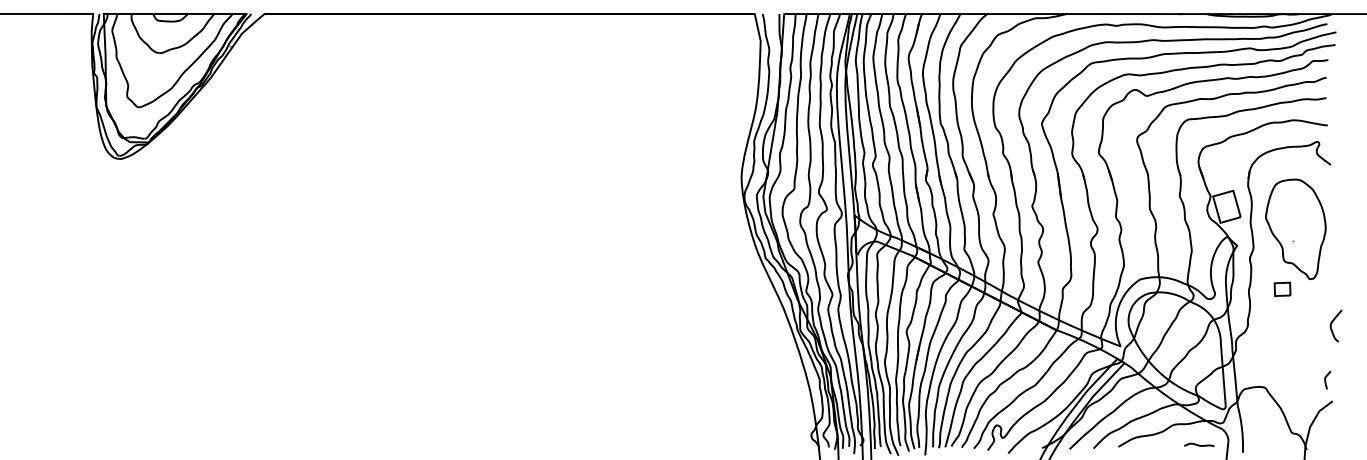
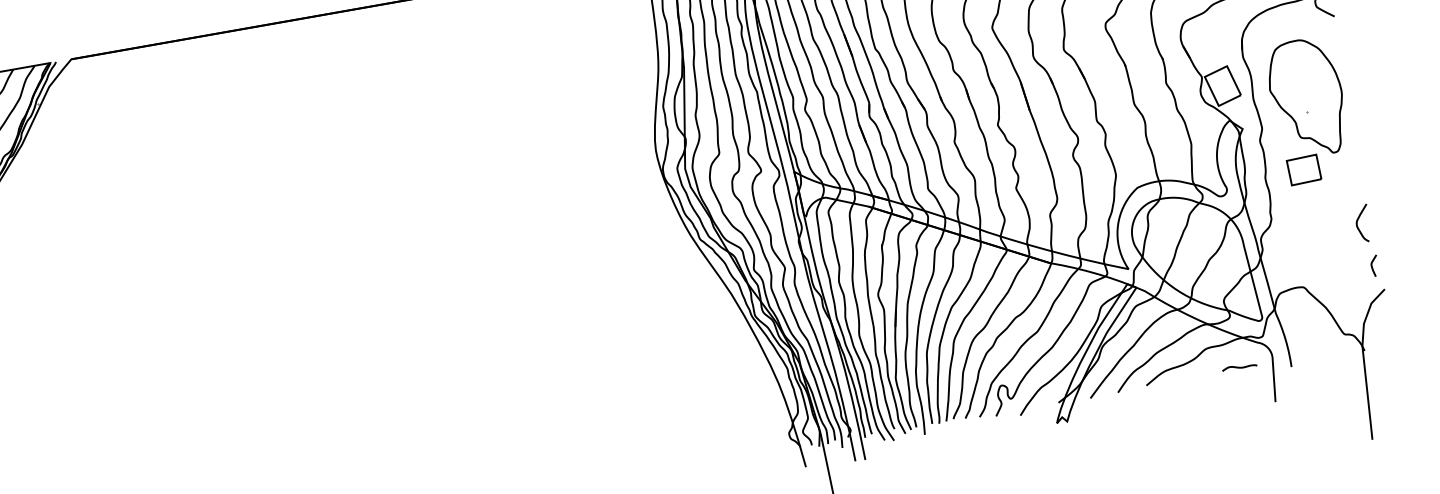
part: (1282, 289) -> (1304, 170), size x1.67
curve: (1332, 323) -> (1358, 221), moved

